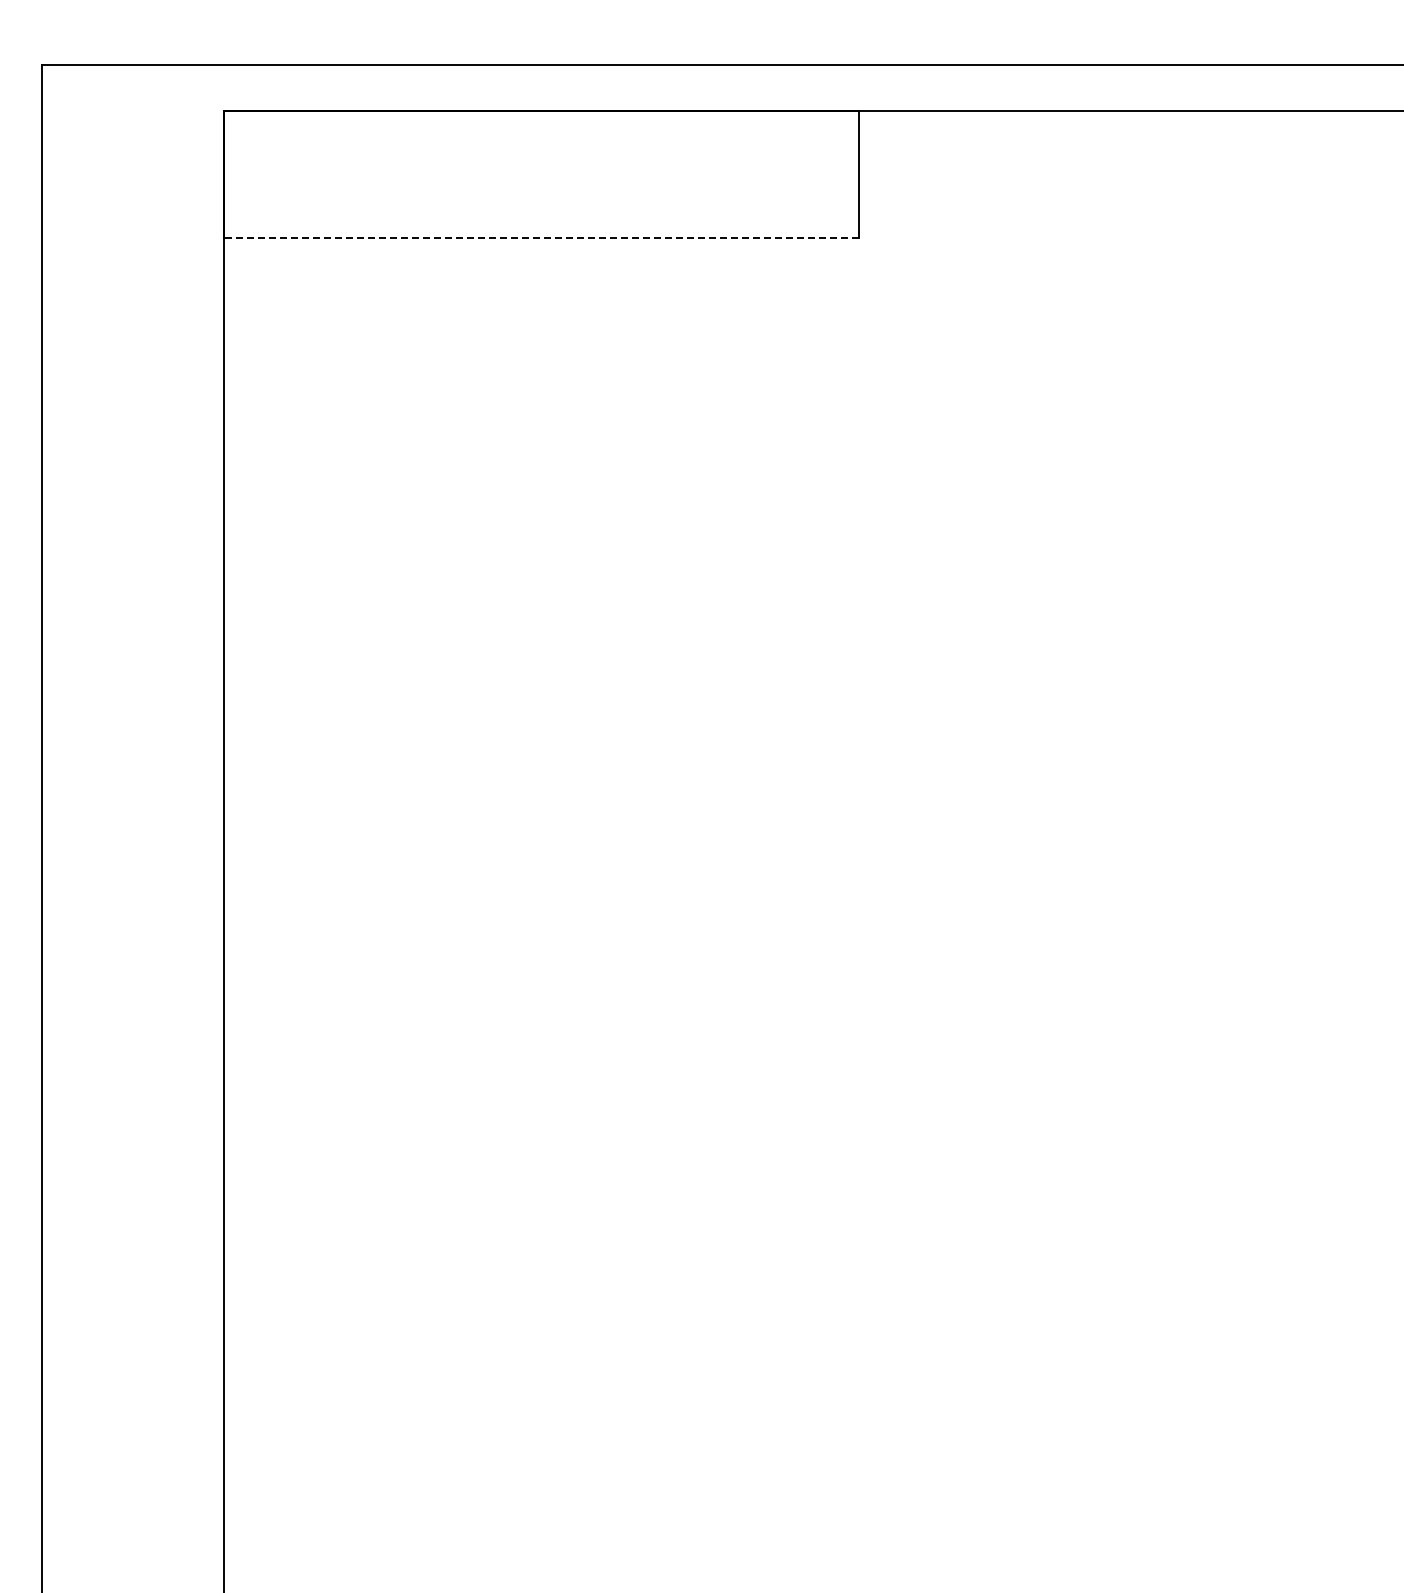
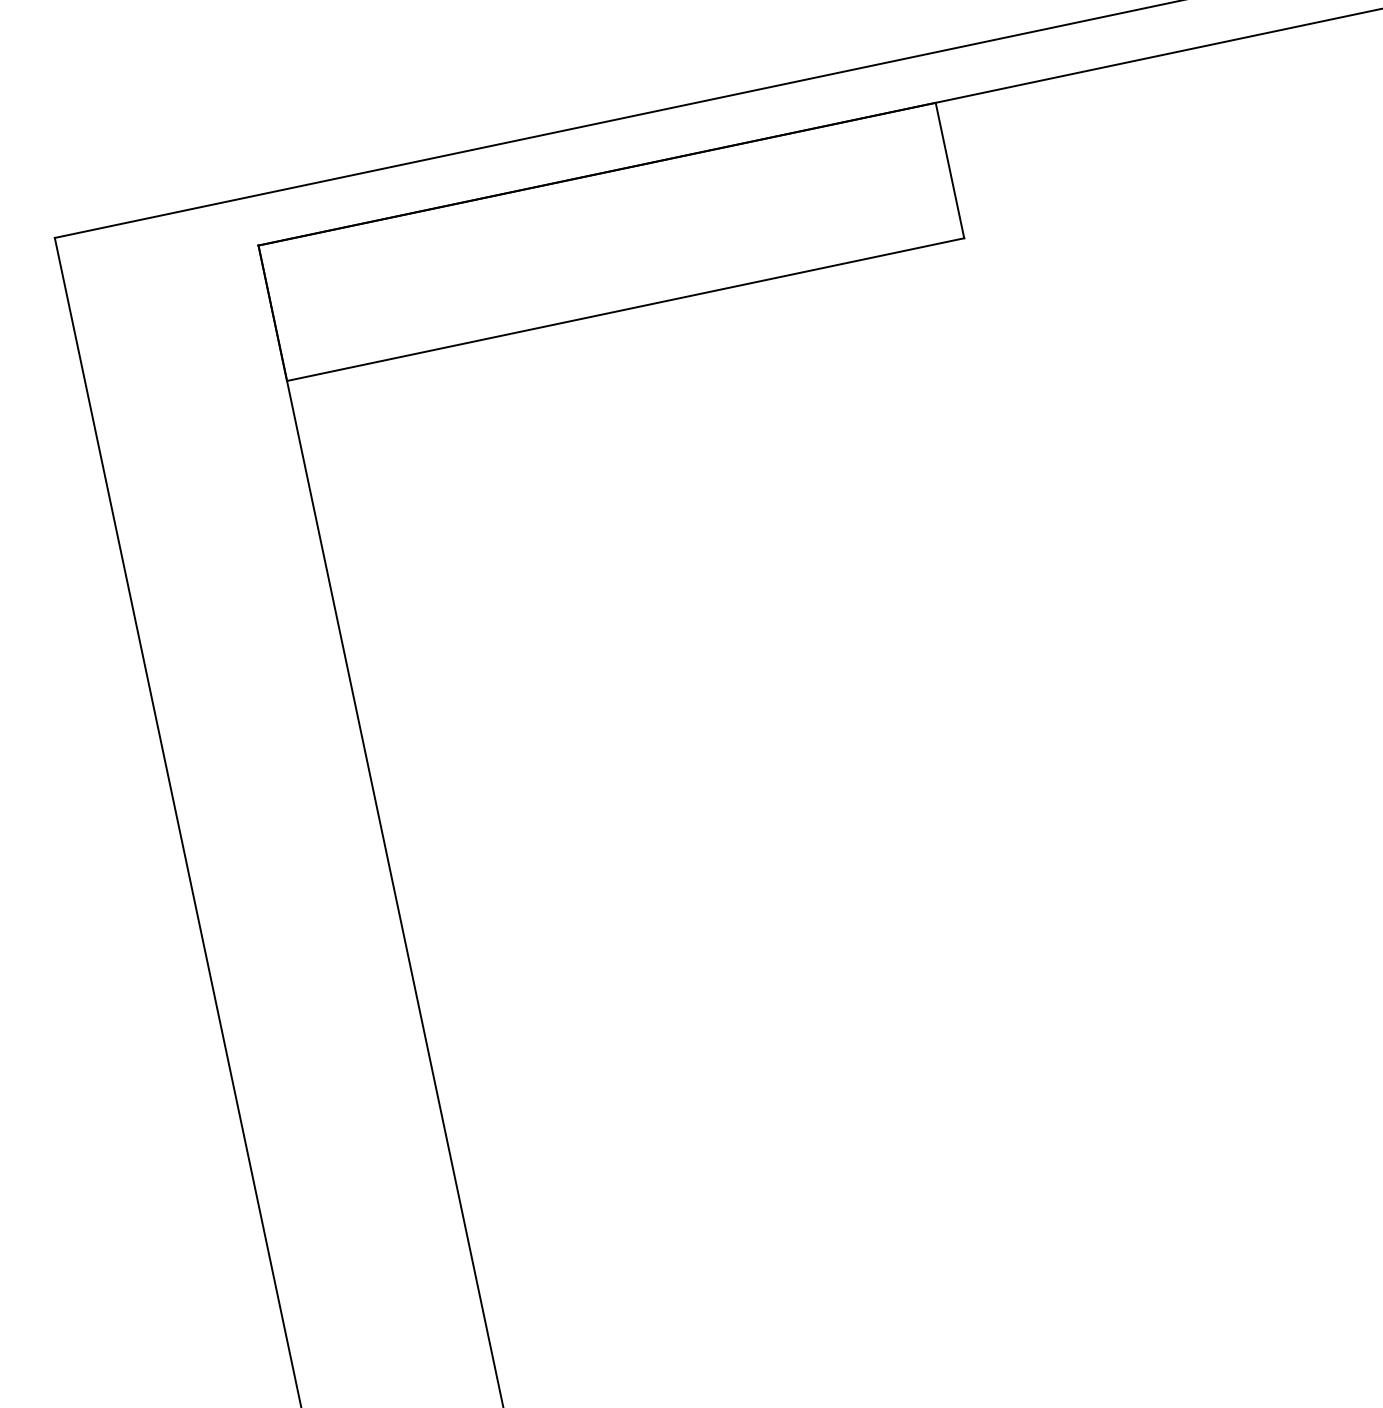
line: (541, 237) -> (625, 309), dashed -> solid

